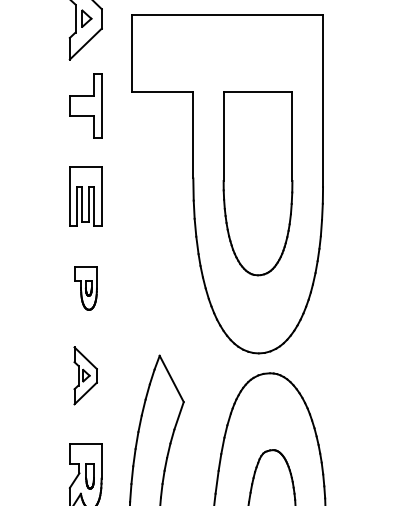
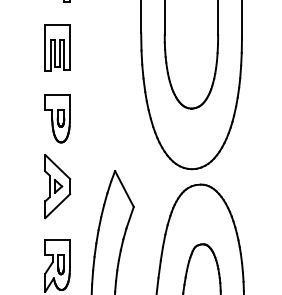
part: (85, 288) -> (57, 118), size x1.43
part: (85, 375) -> (57, 186), size x1.43

